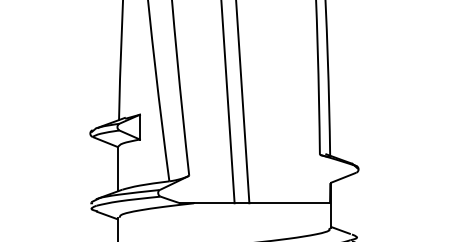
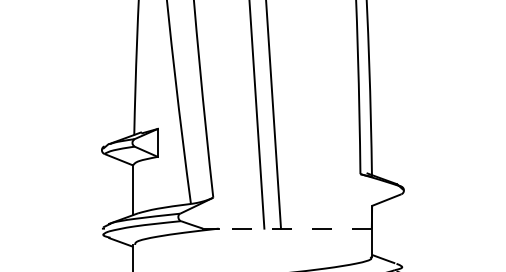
line: (261, 203) -> (294, 228), solid -> dashed

